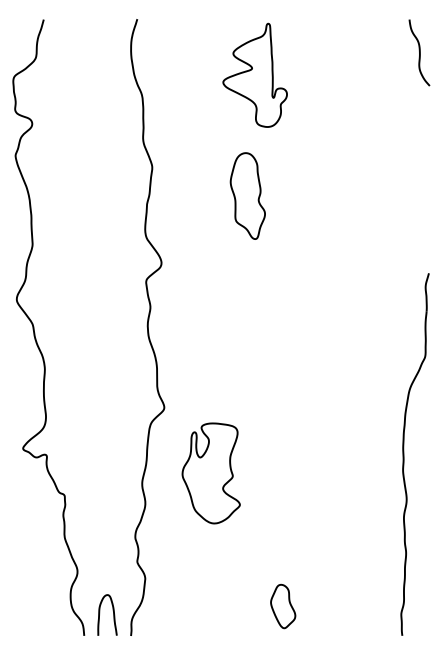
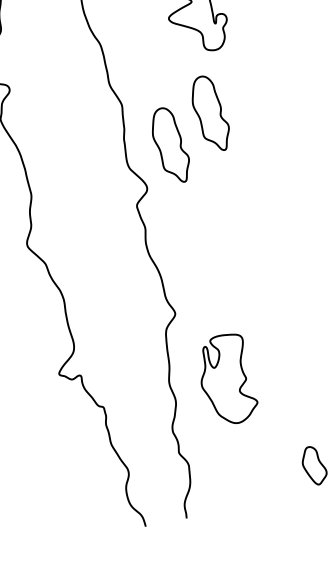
part: (196, 221) -> (170, 145), added
part: (210, 473) -> (226, 380), moved
curve: (113, 614) -> (167, 502), removed

